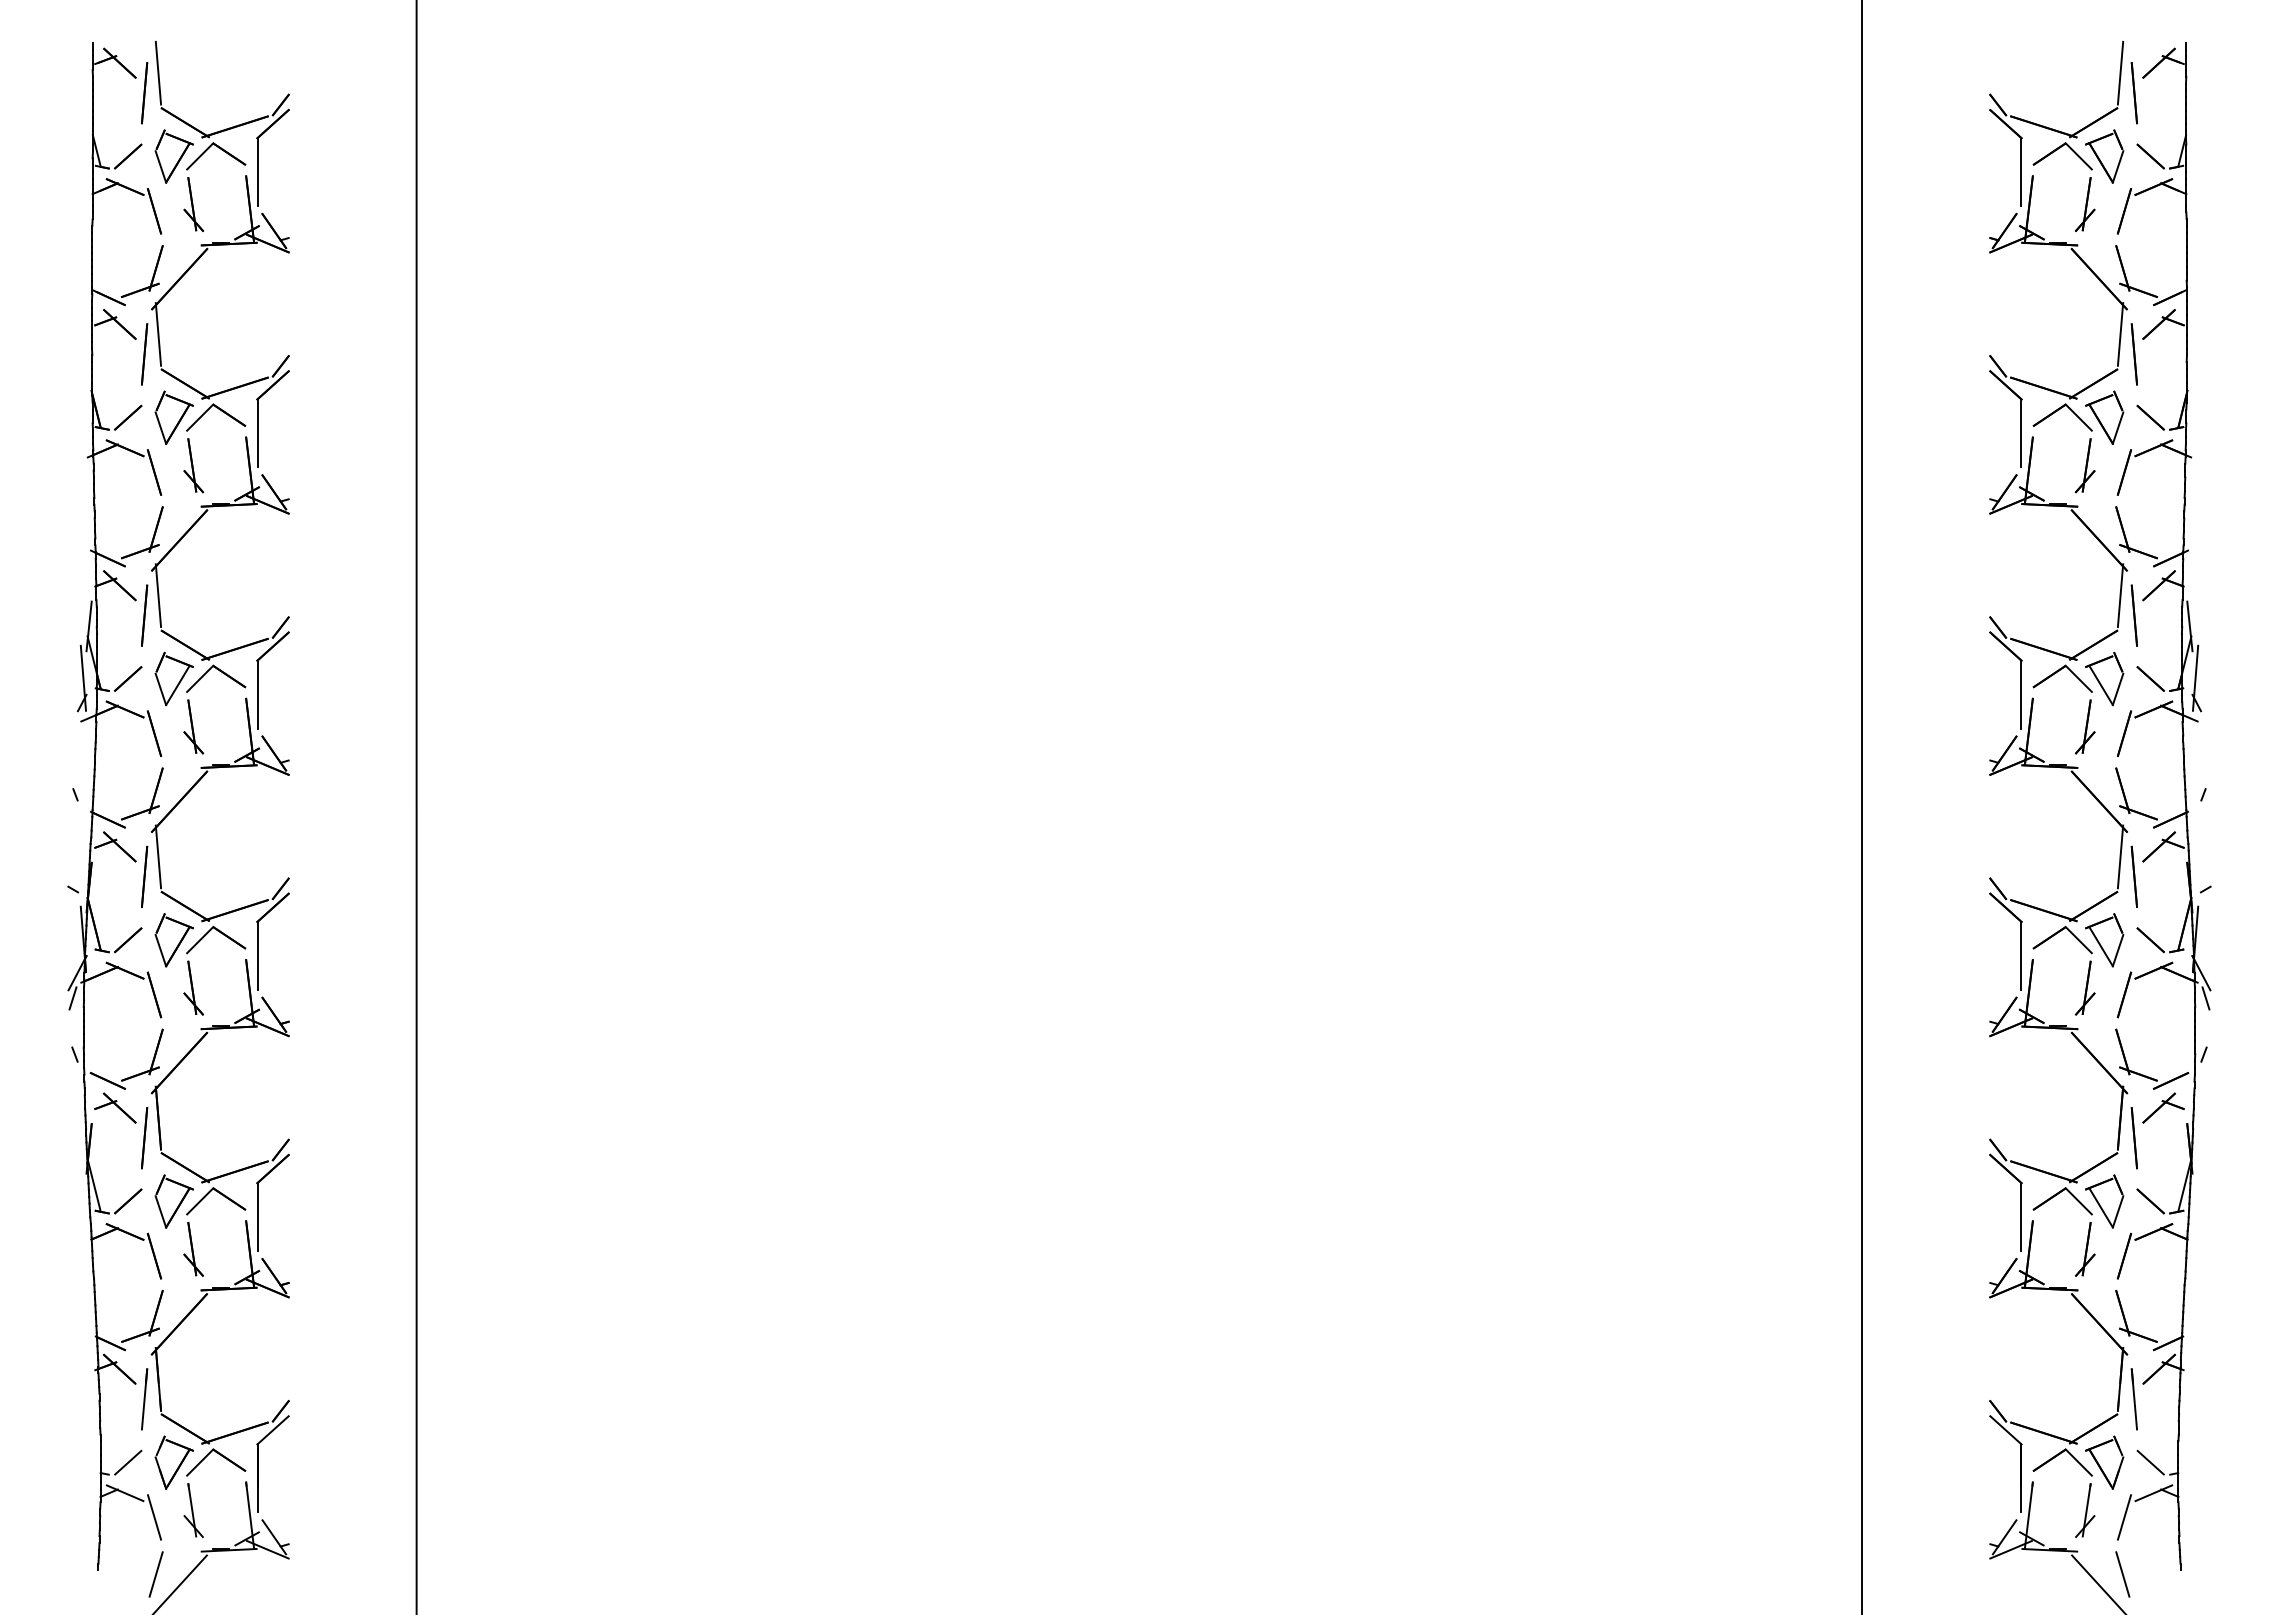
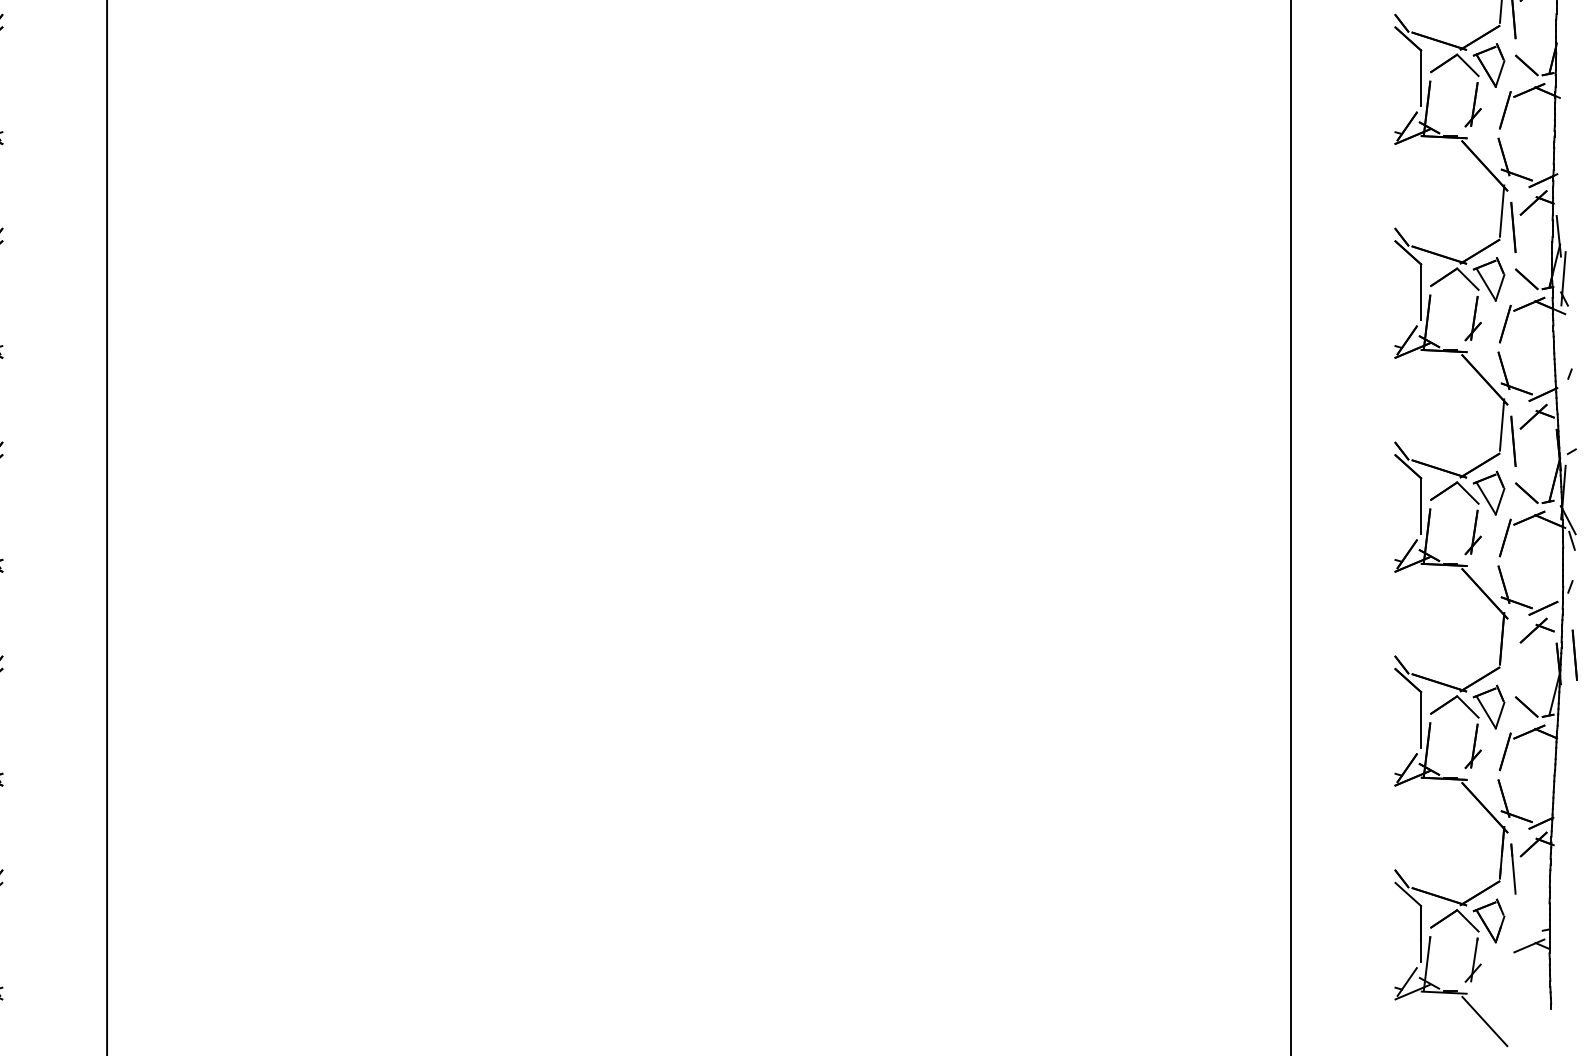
line: (2133, 1138) -> (1574, 655), moved
line: (2150, 1462) -> (1526, 920), removed
line: (2124, 1517) -> (1505, 965), removed
line: (2122, 1574) -> (1503, 1012), removed

